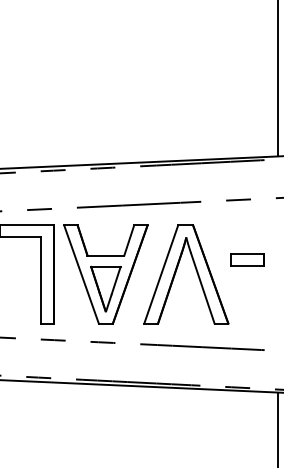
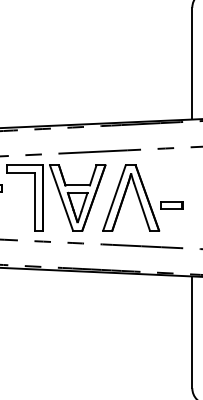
part: (247, 260) -> (171, 205), moved

